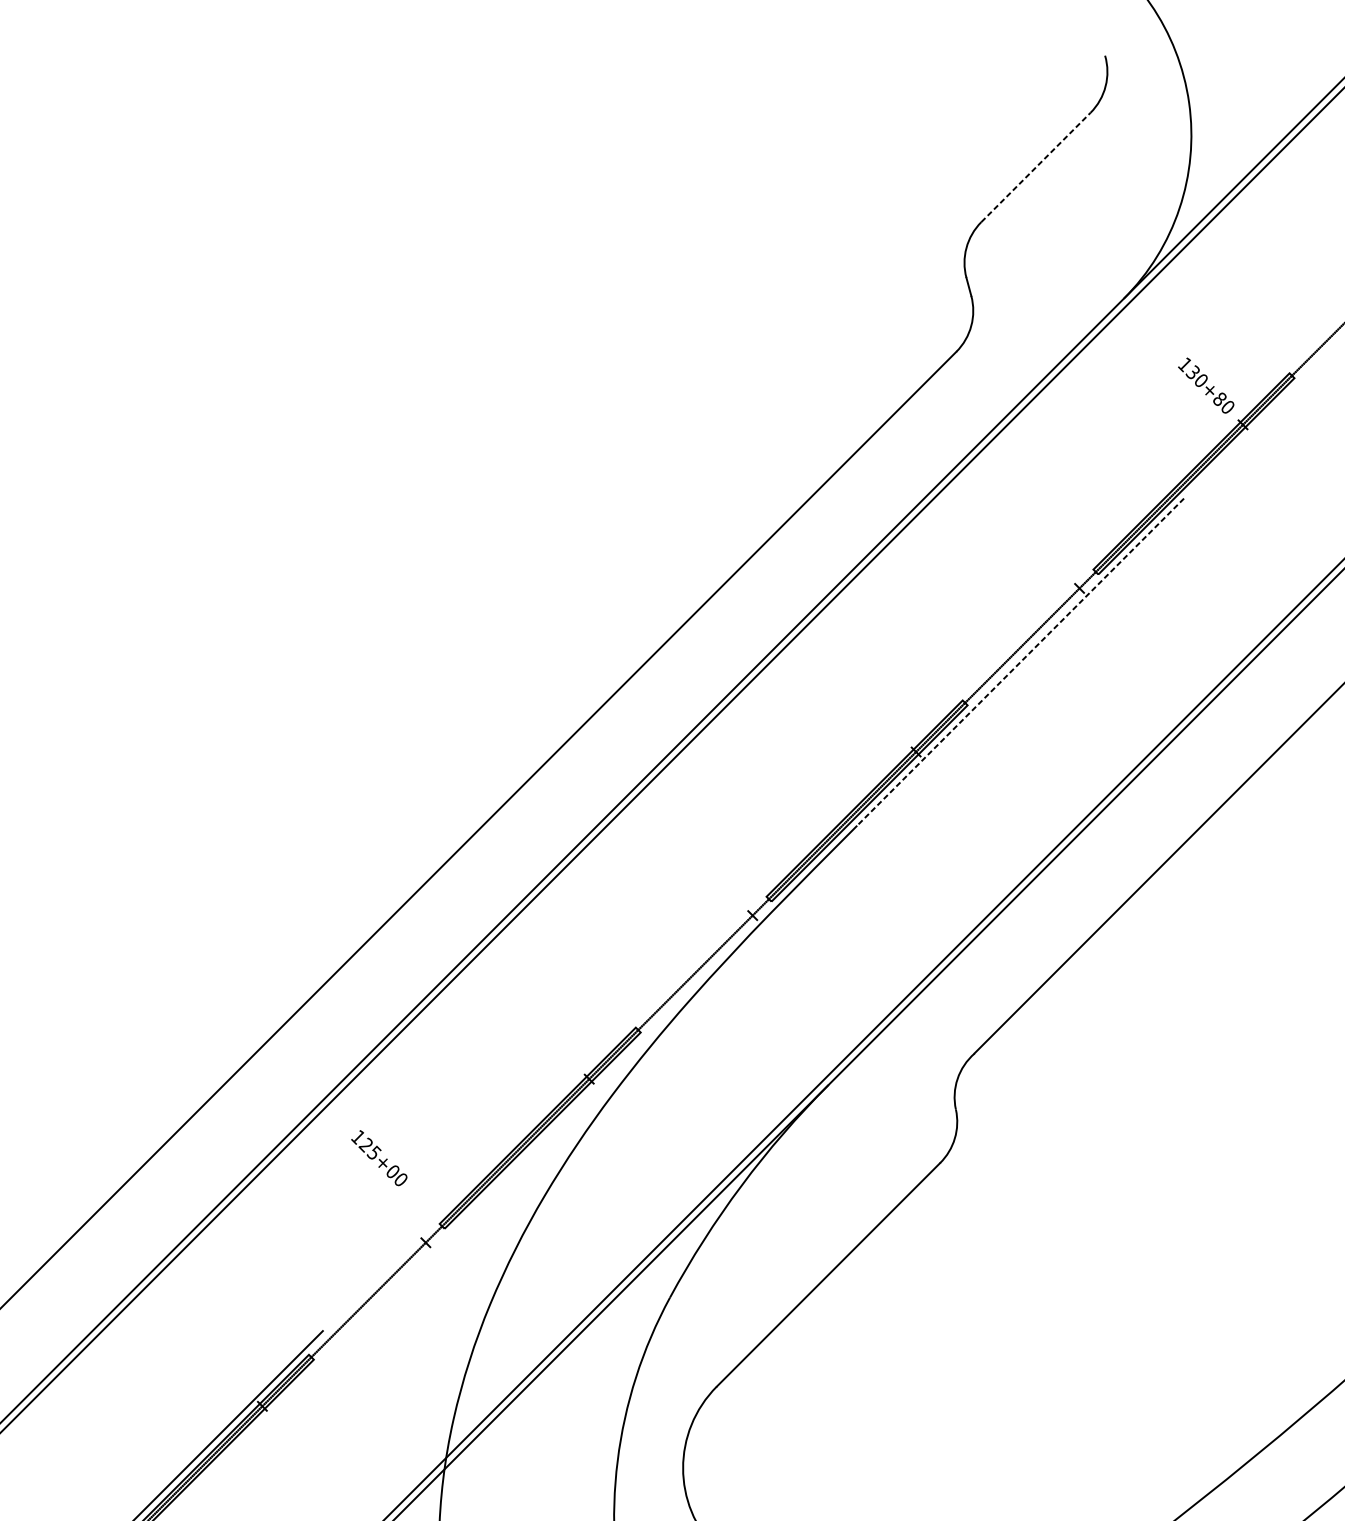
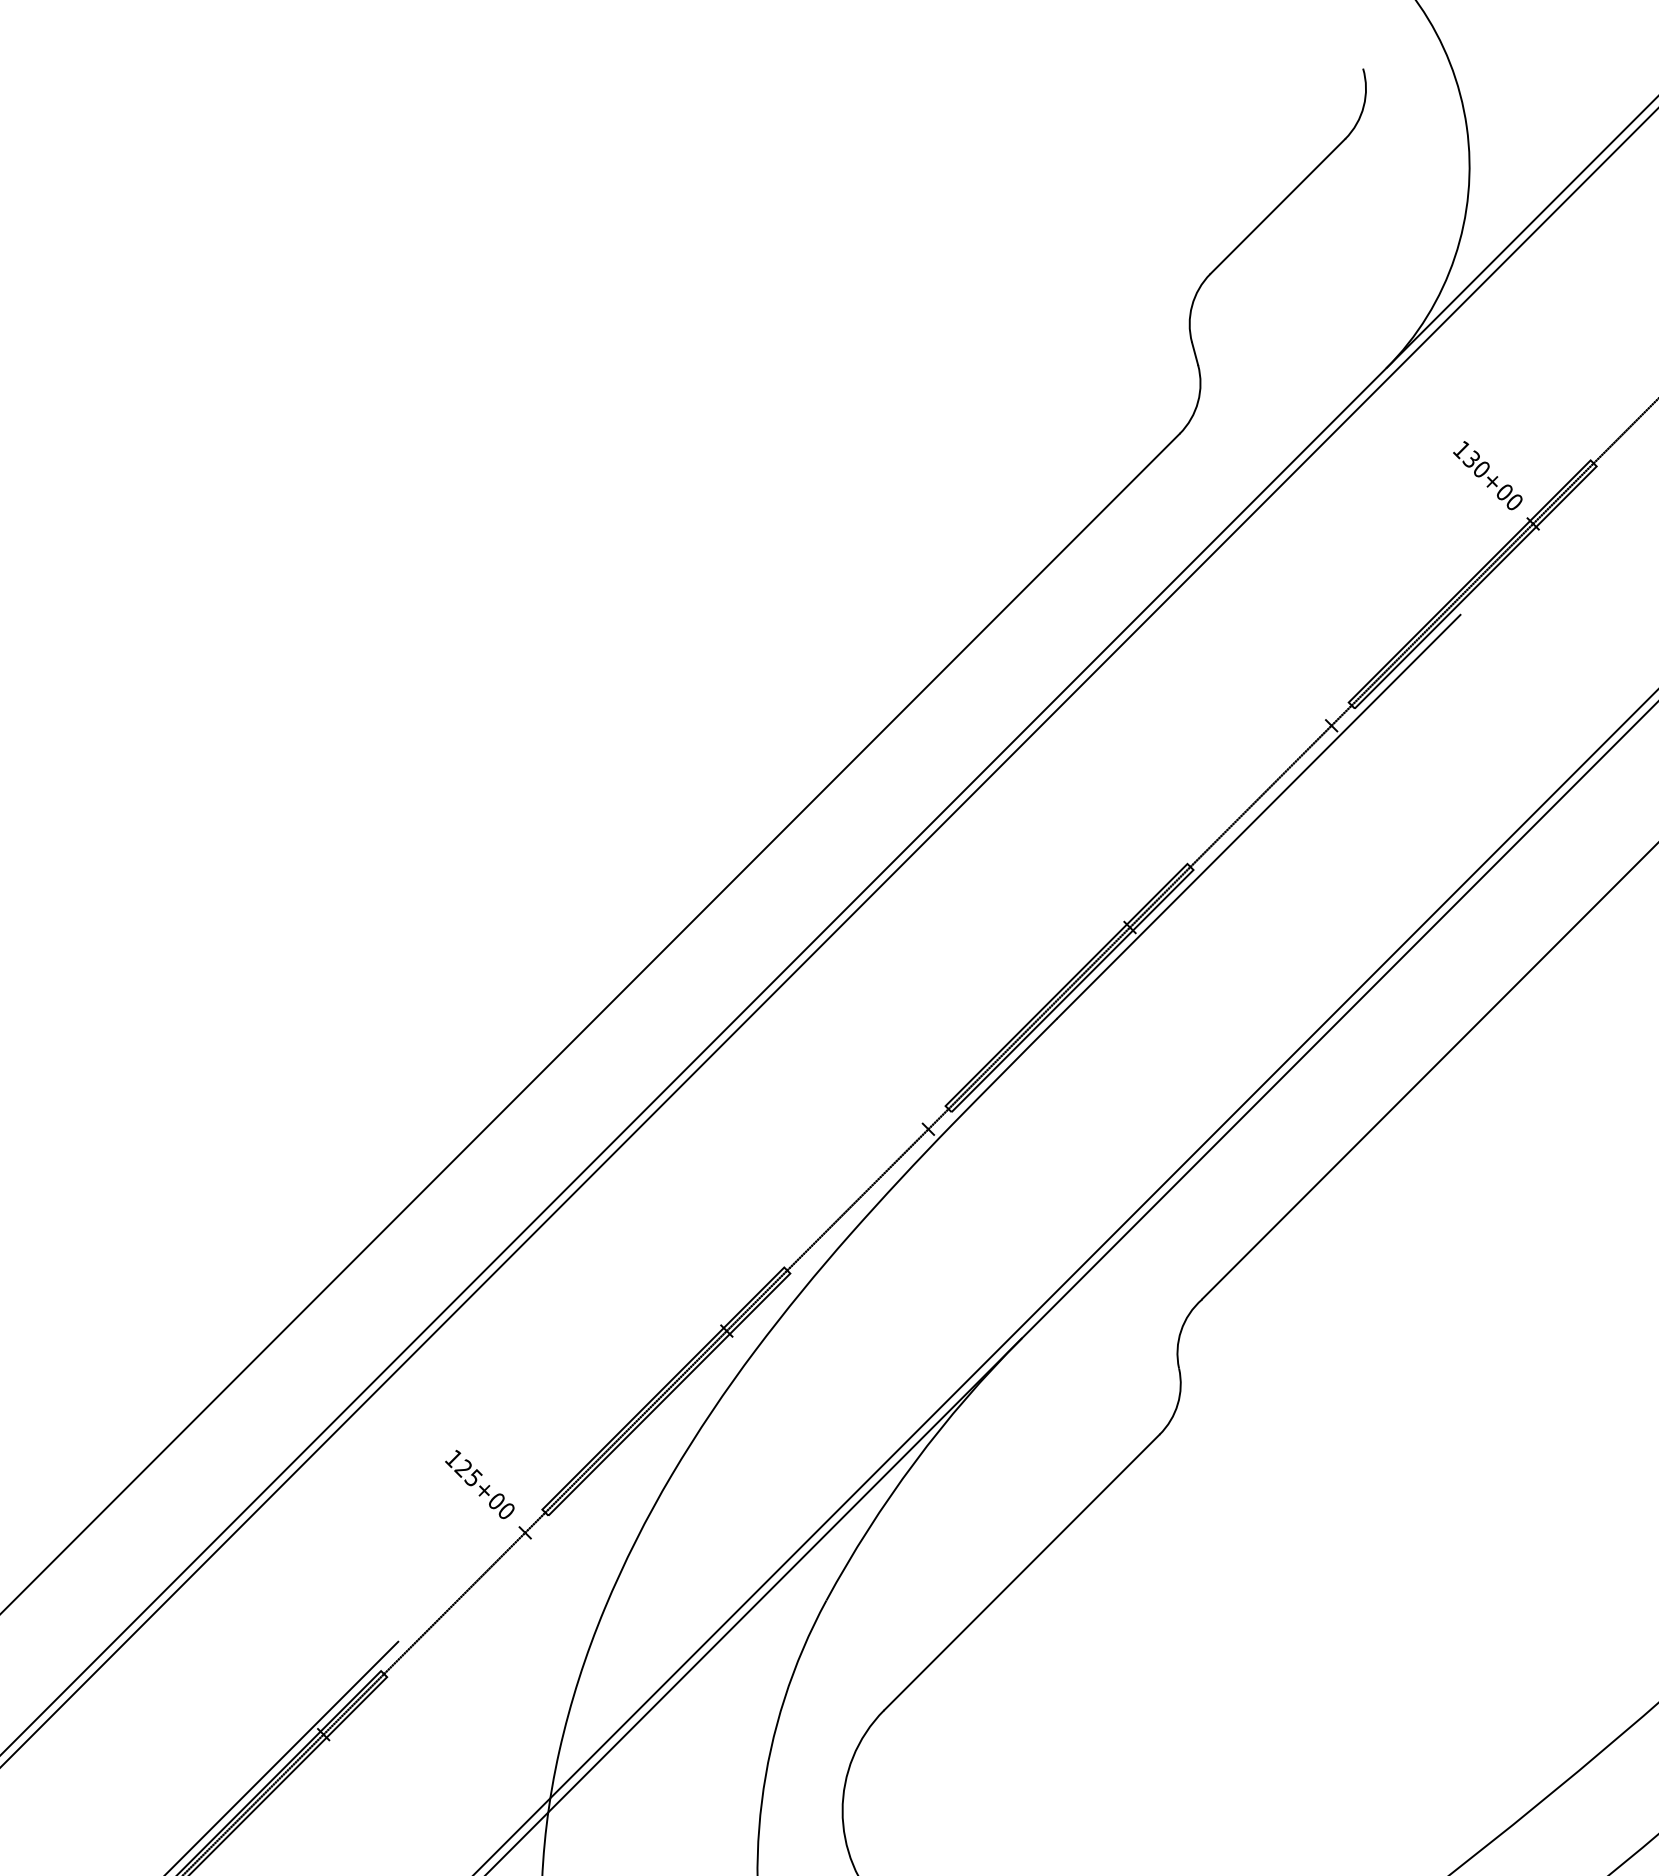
line: (1036, 167) -> (1278, 206), dashed -> solid
text: (1219, 399) -> (1504, 492), 130+80 -> 130+00
line: (1020, 662) -> (1258, 817), dashed -> solid
text: (379, 1158) -> (479, 1484), moved

